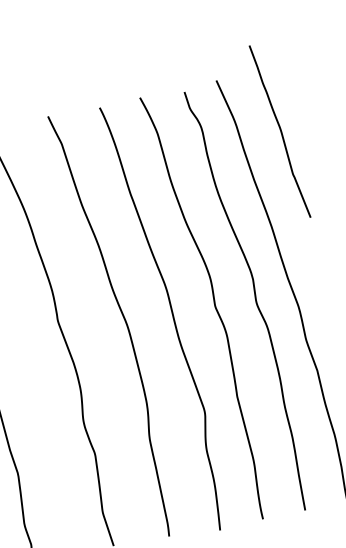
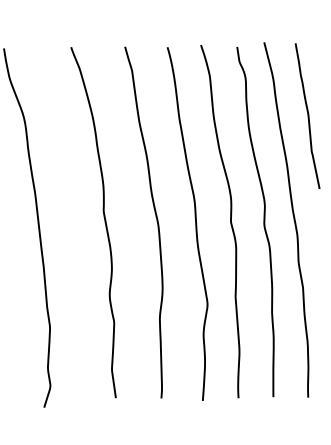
curve: (279, 130) -> (307, 115), moved

